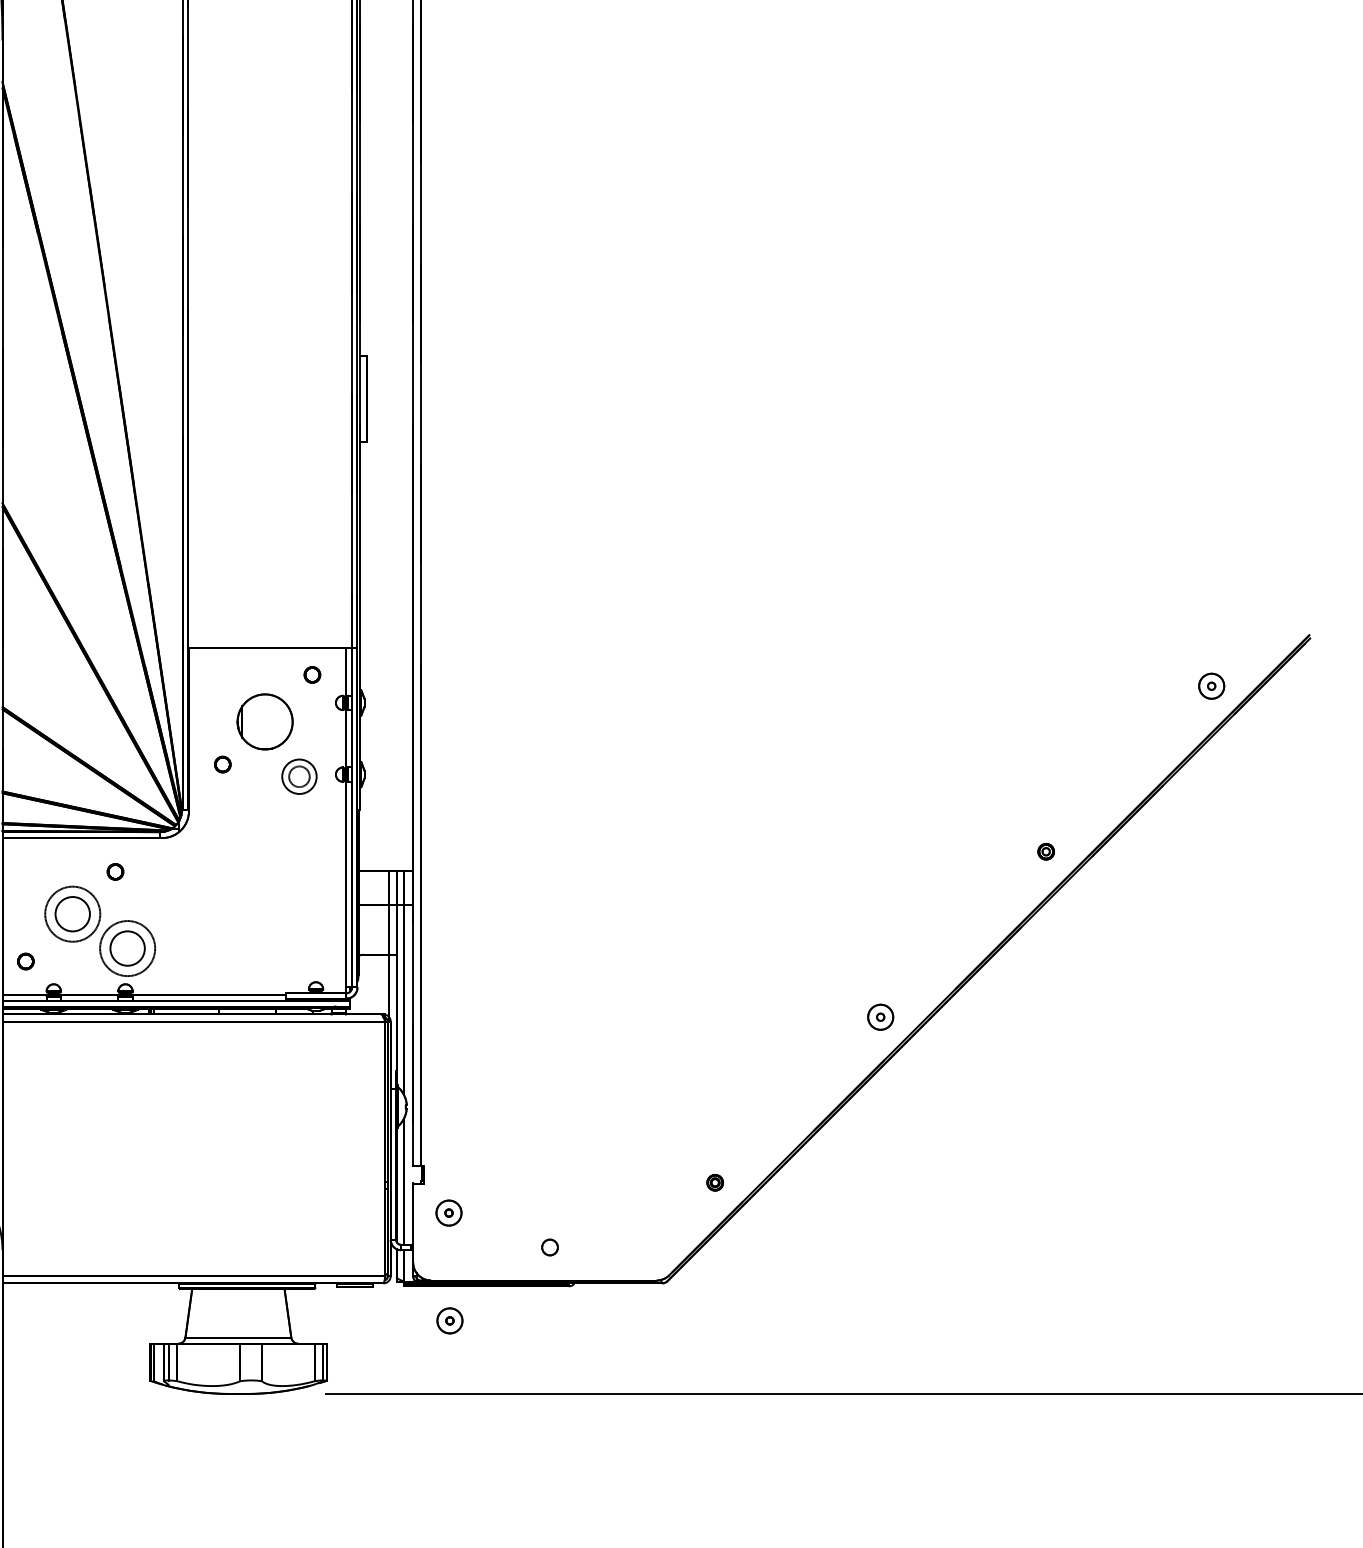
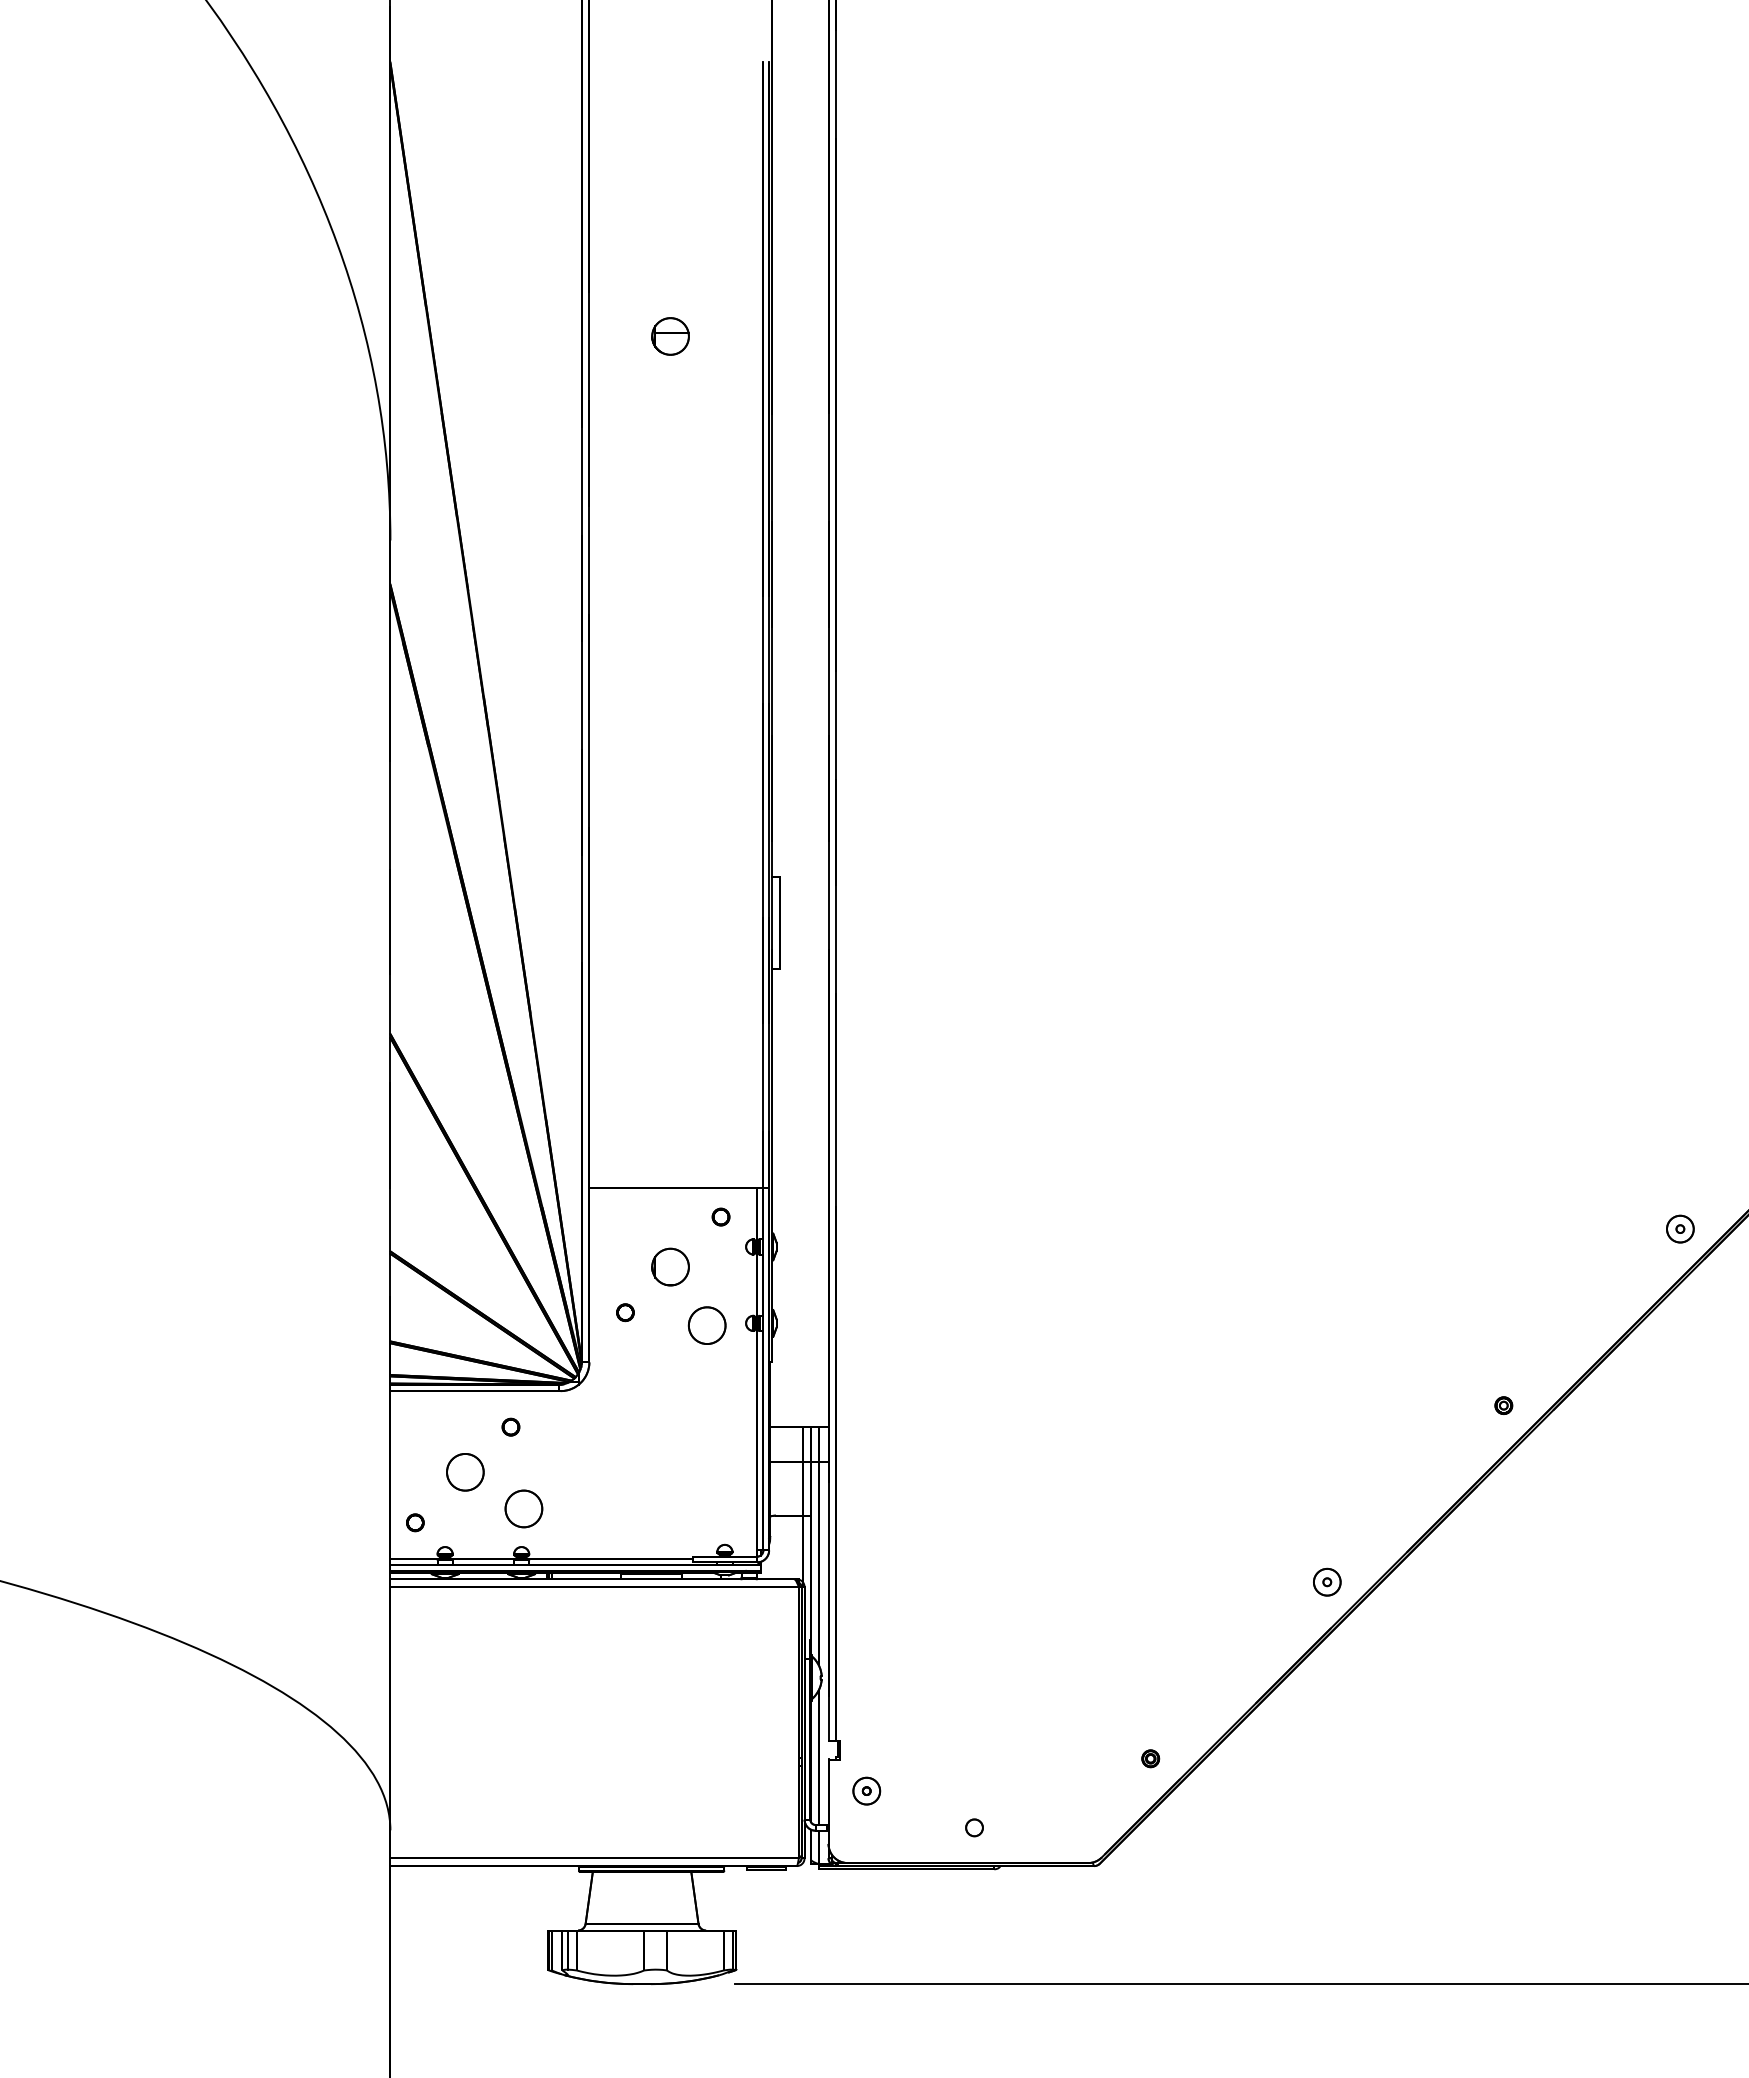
part: (265, 721) -> (670, 1266), size x0.62
circle: (298, 776) -> (706, 1325), size x1.67
circle: (72, 913) -> (465, 1471), size x0.62
circle: (127, 948) -> (523, 1508), size x0.62
part: (449, 1320) -> (867, 1905), removed

